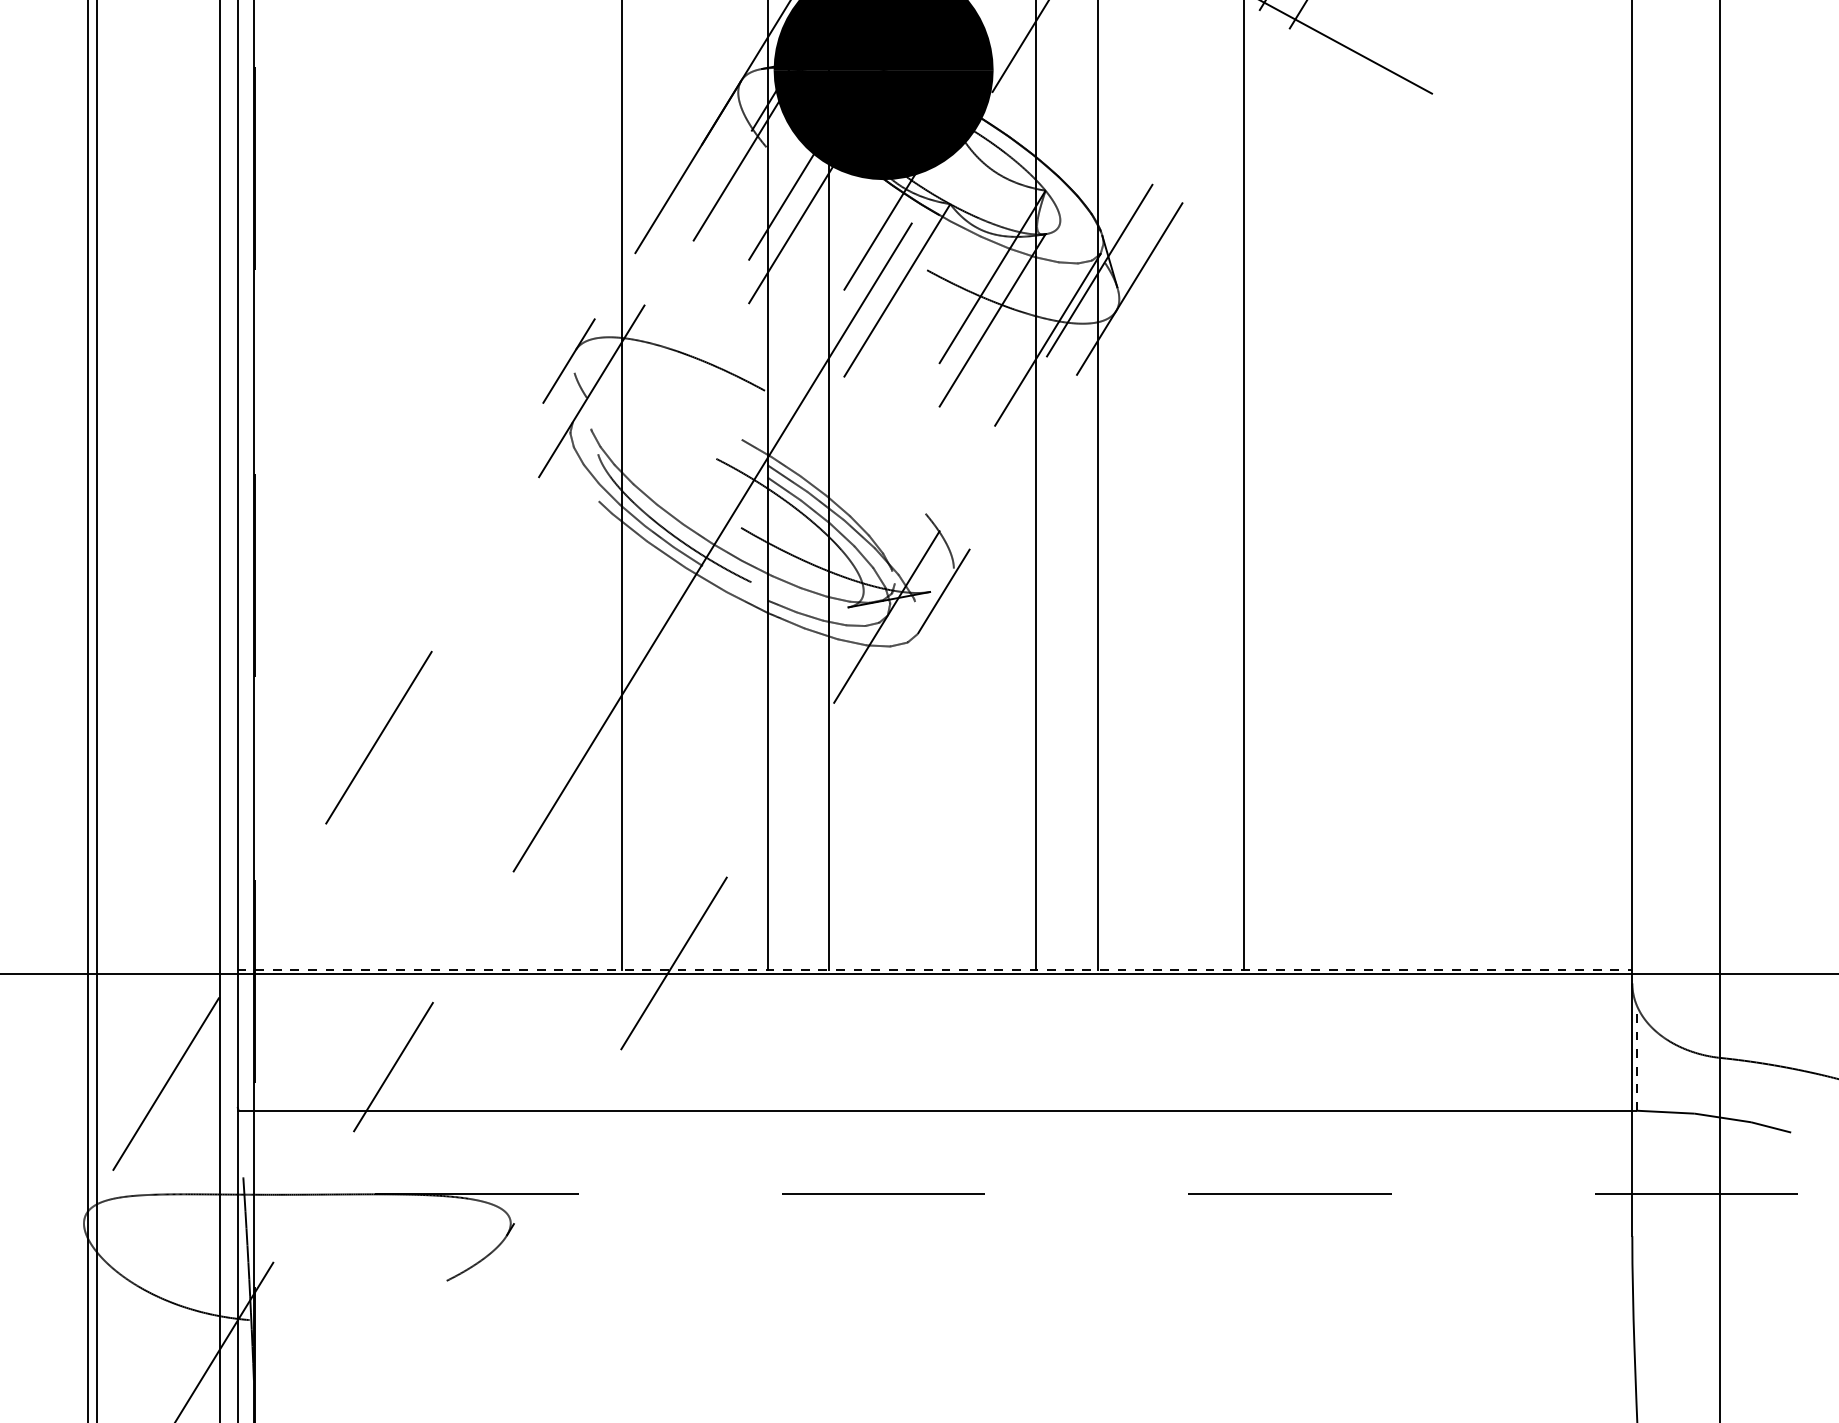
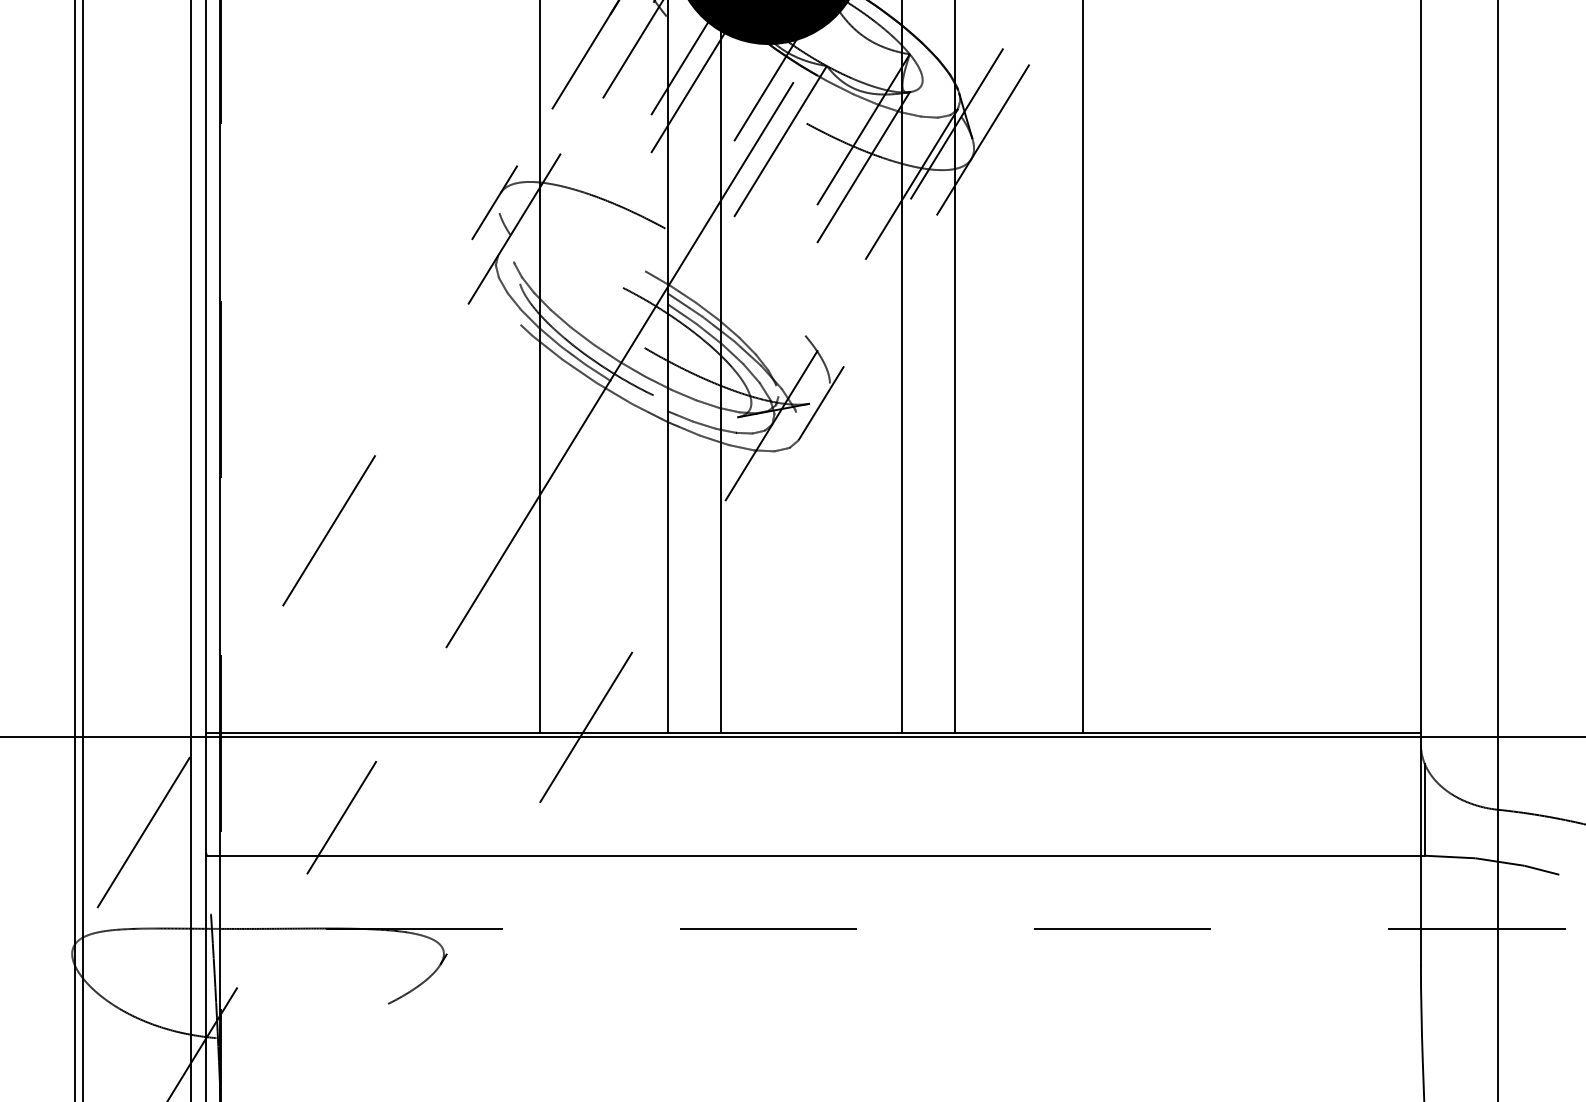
line: (935, 969) -> (813, 732), dashed -> solid
line: (1636, 1058) -> (1424, 810), dashed -> solid

